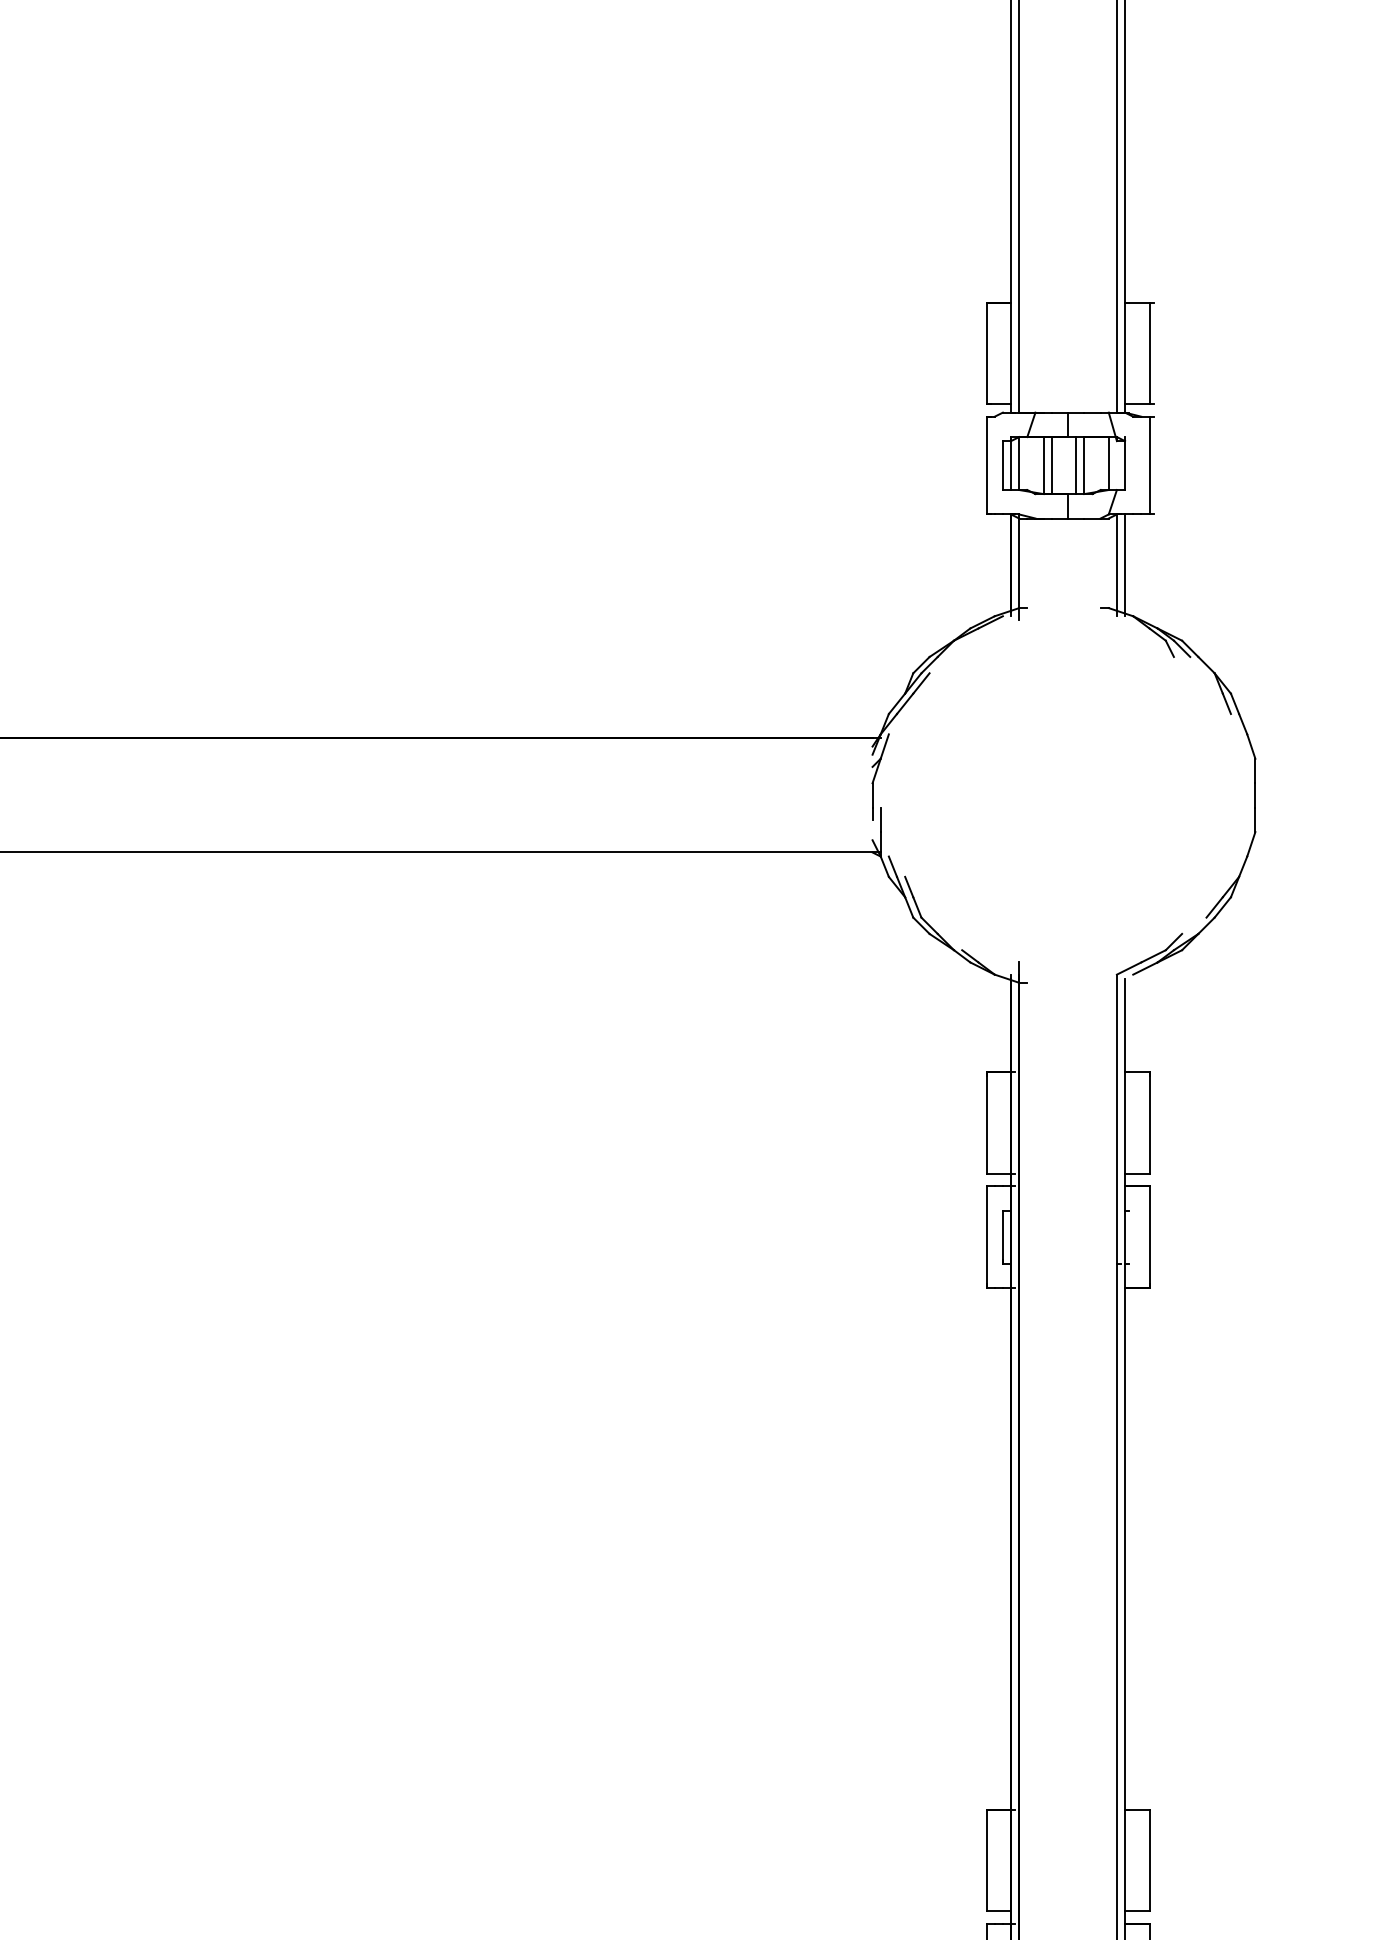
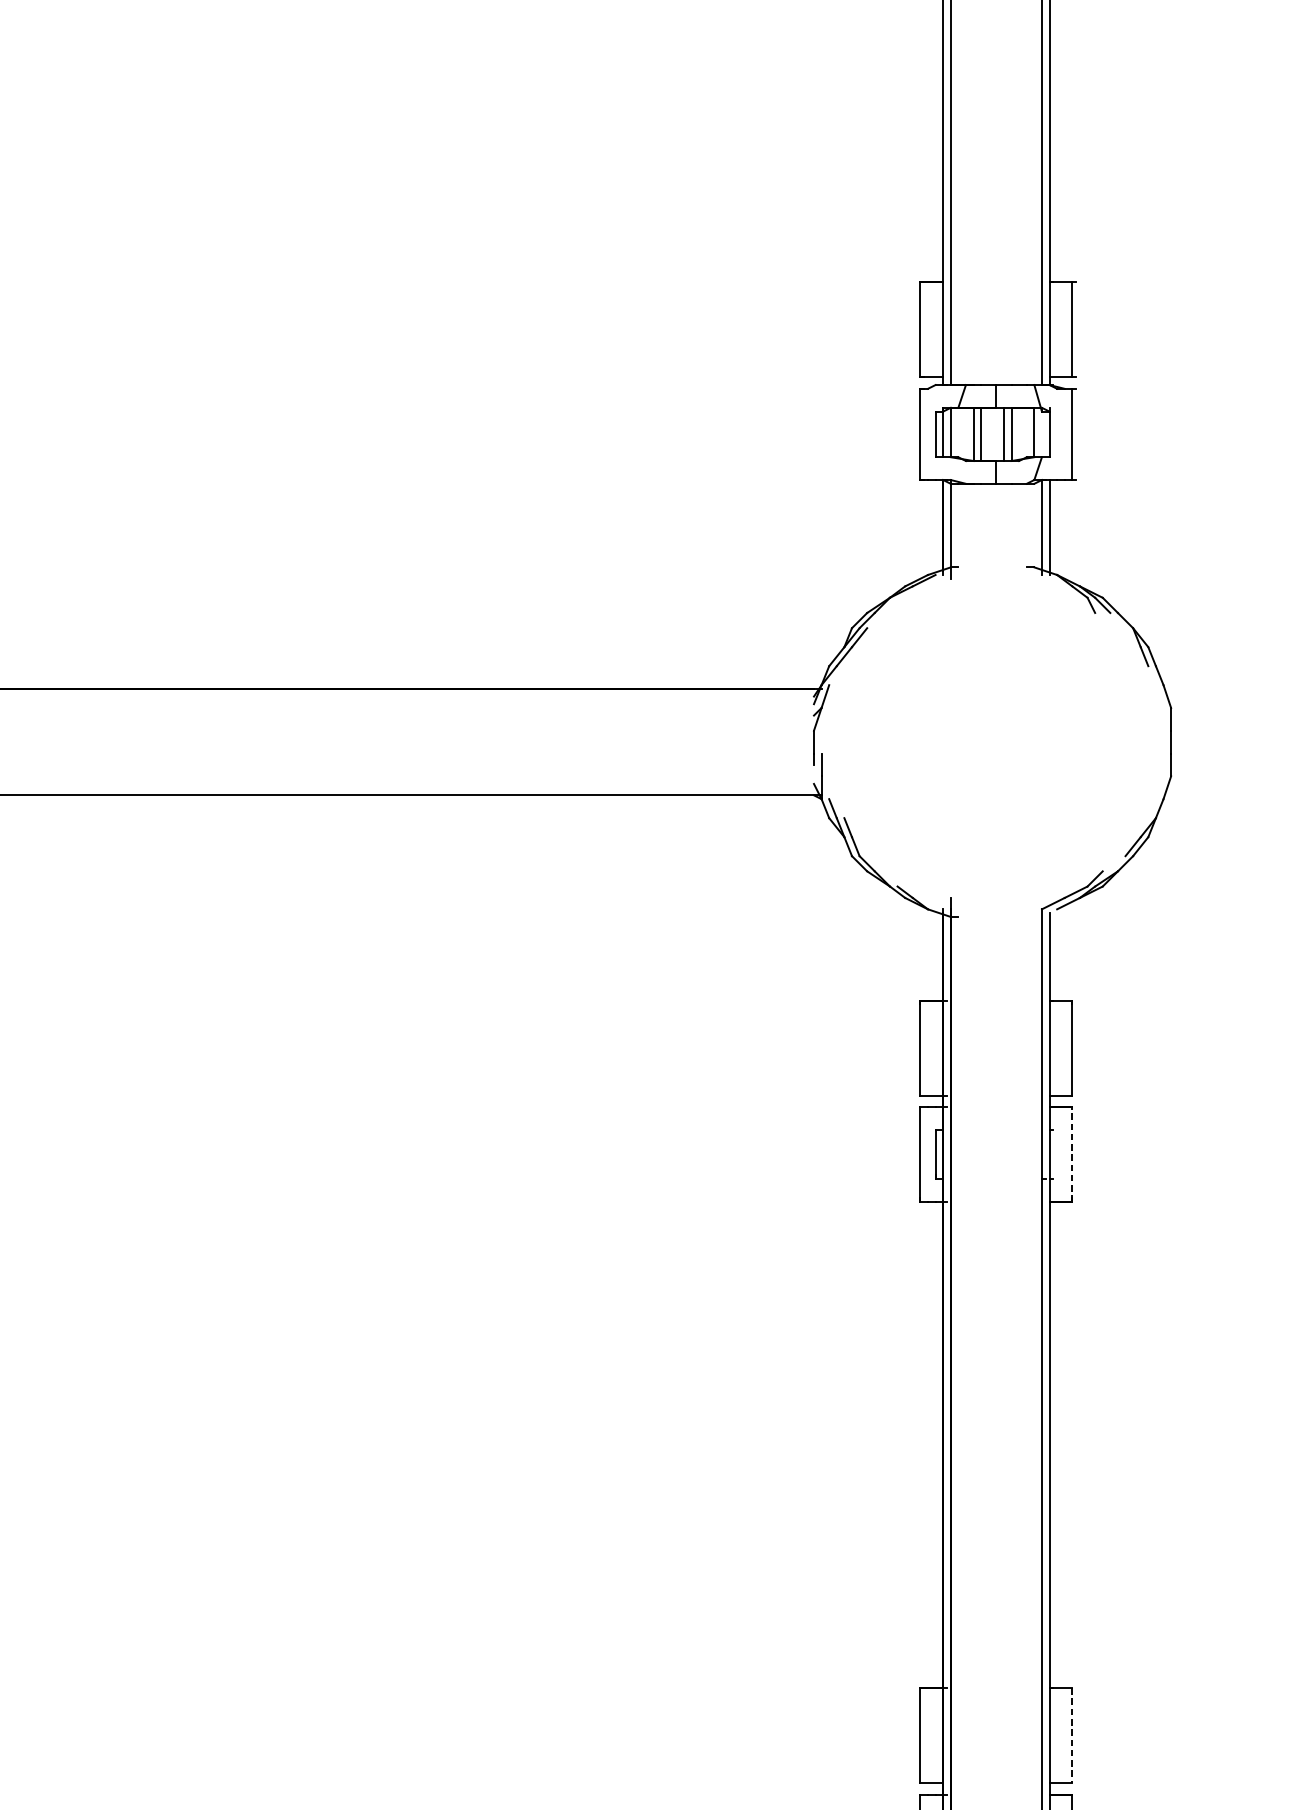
line: (1149, 1237) -> (1072, 1154), solid -> dashed
line: (1149, 1860) -> (1072, 1735), solid -> dashed

